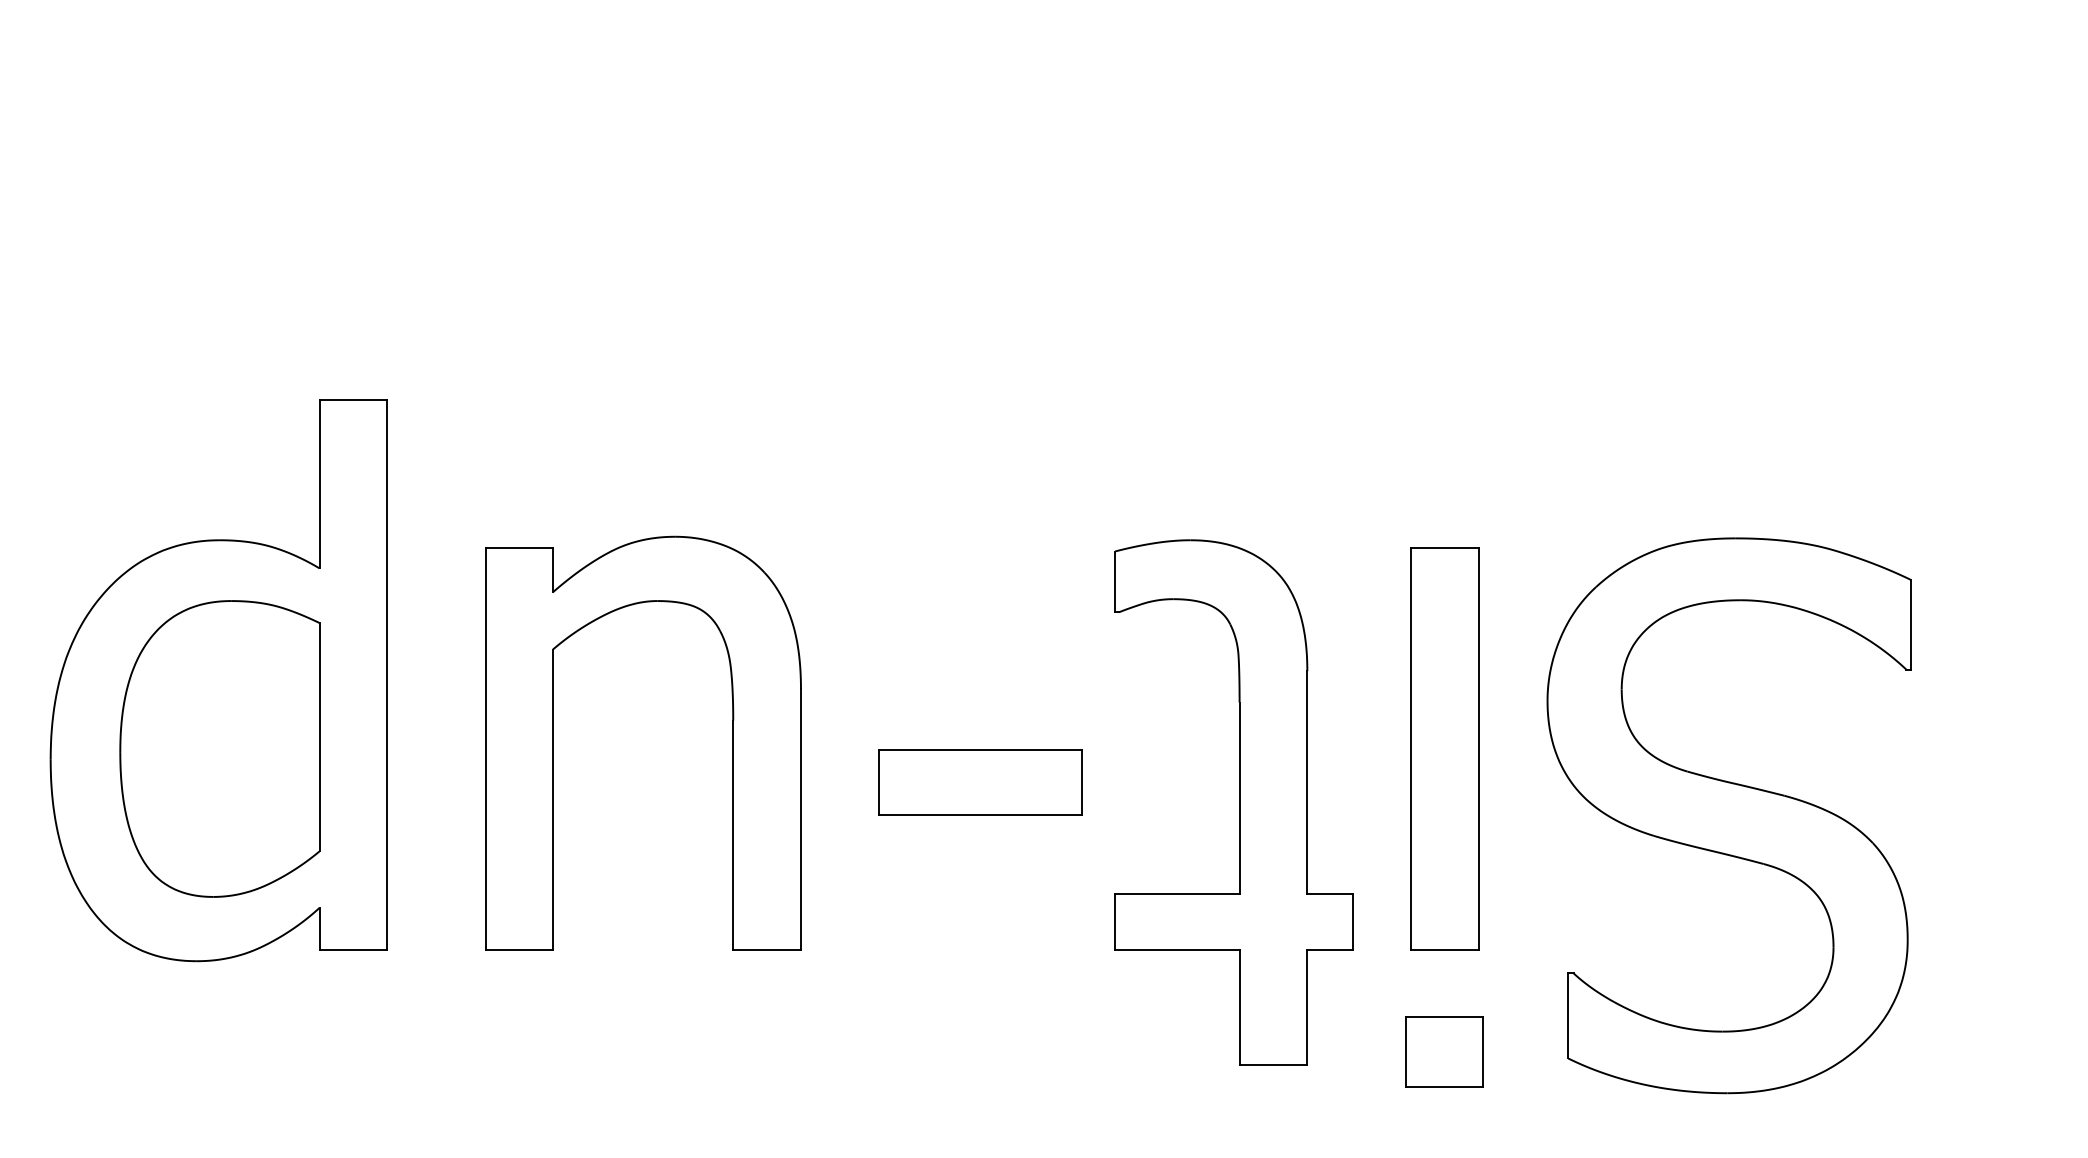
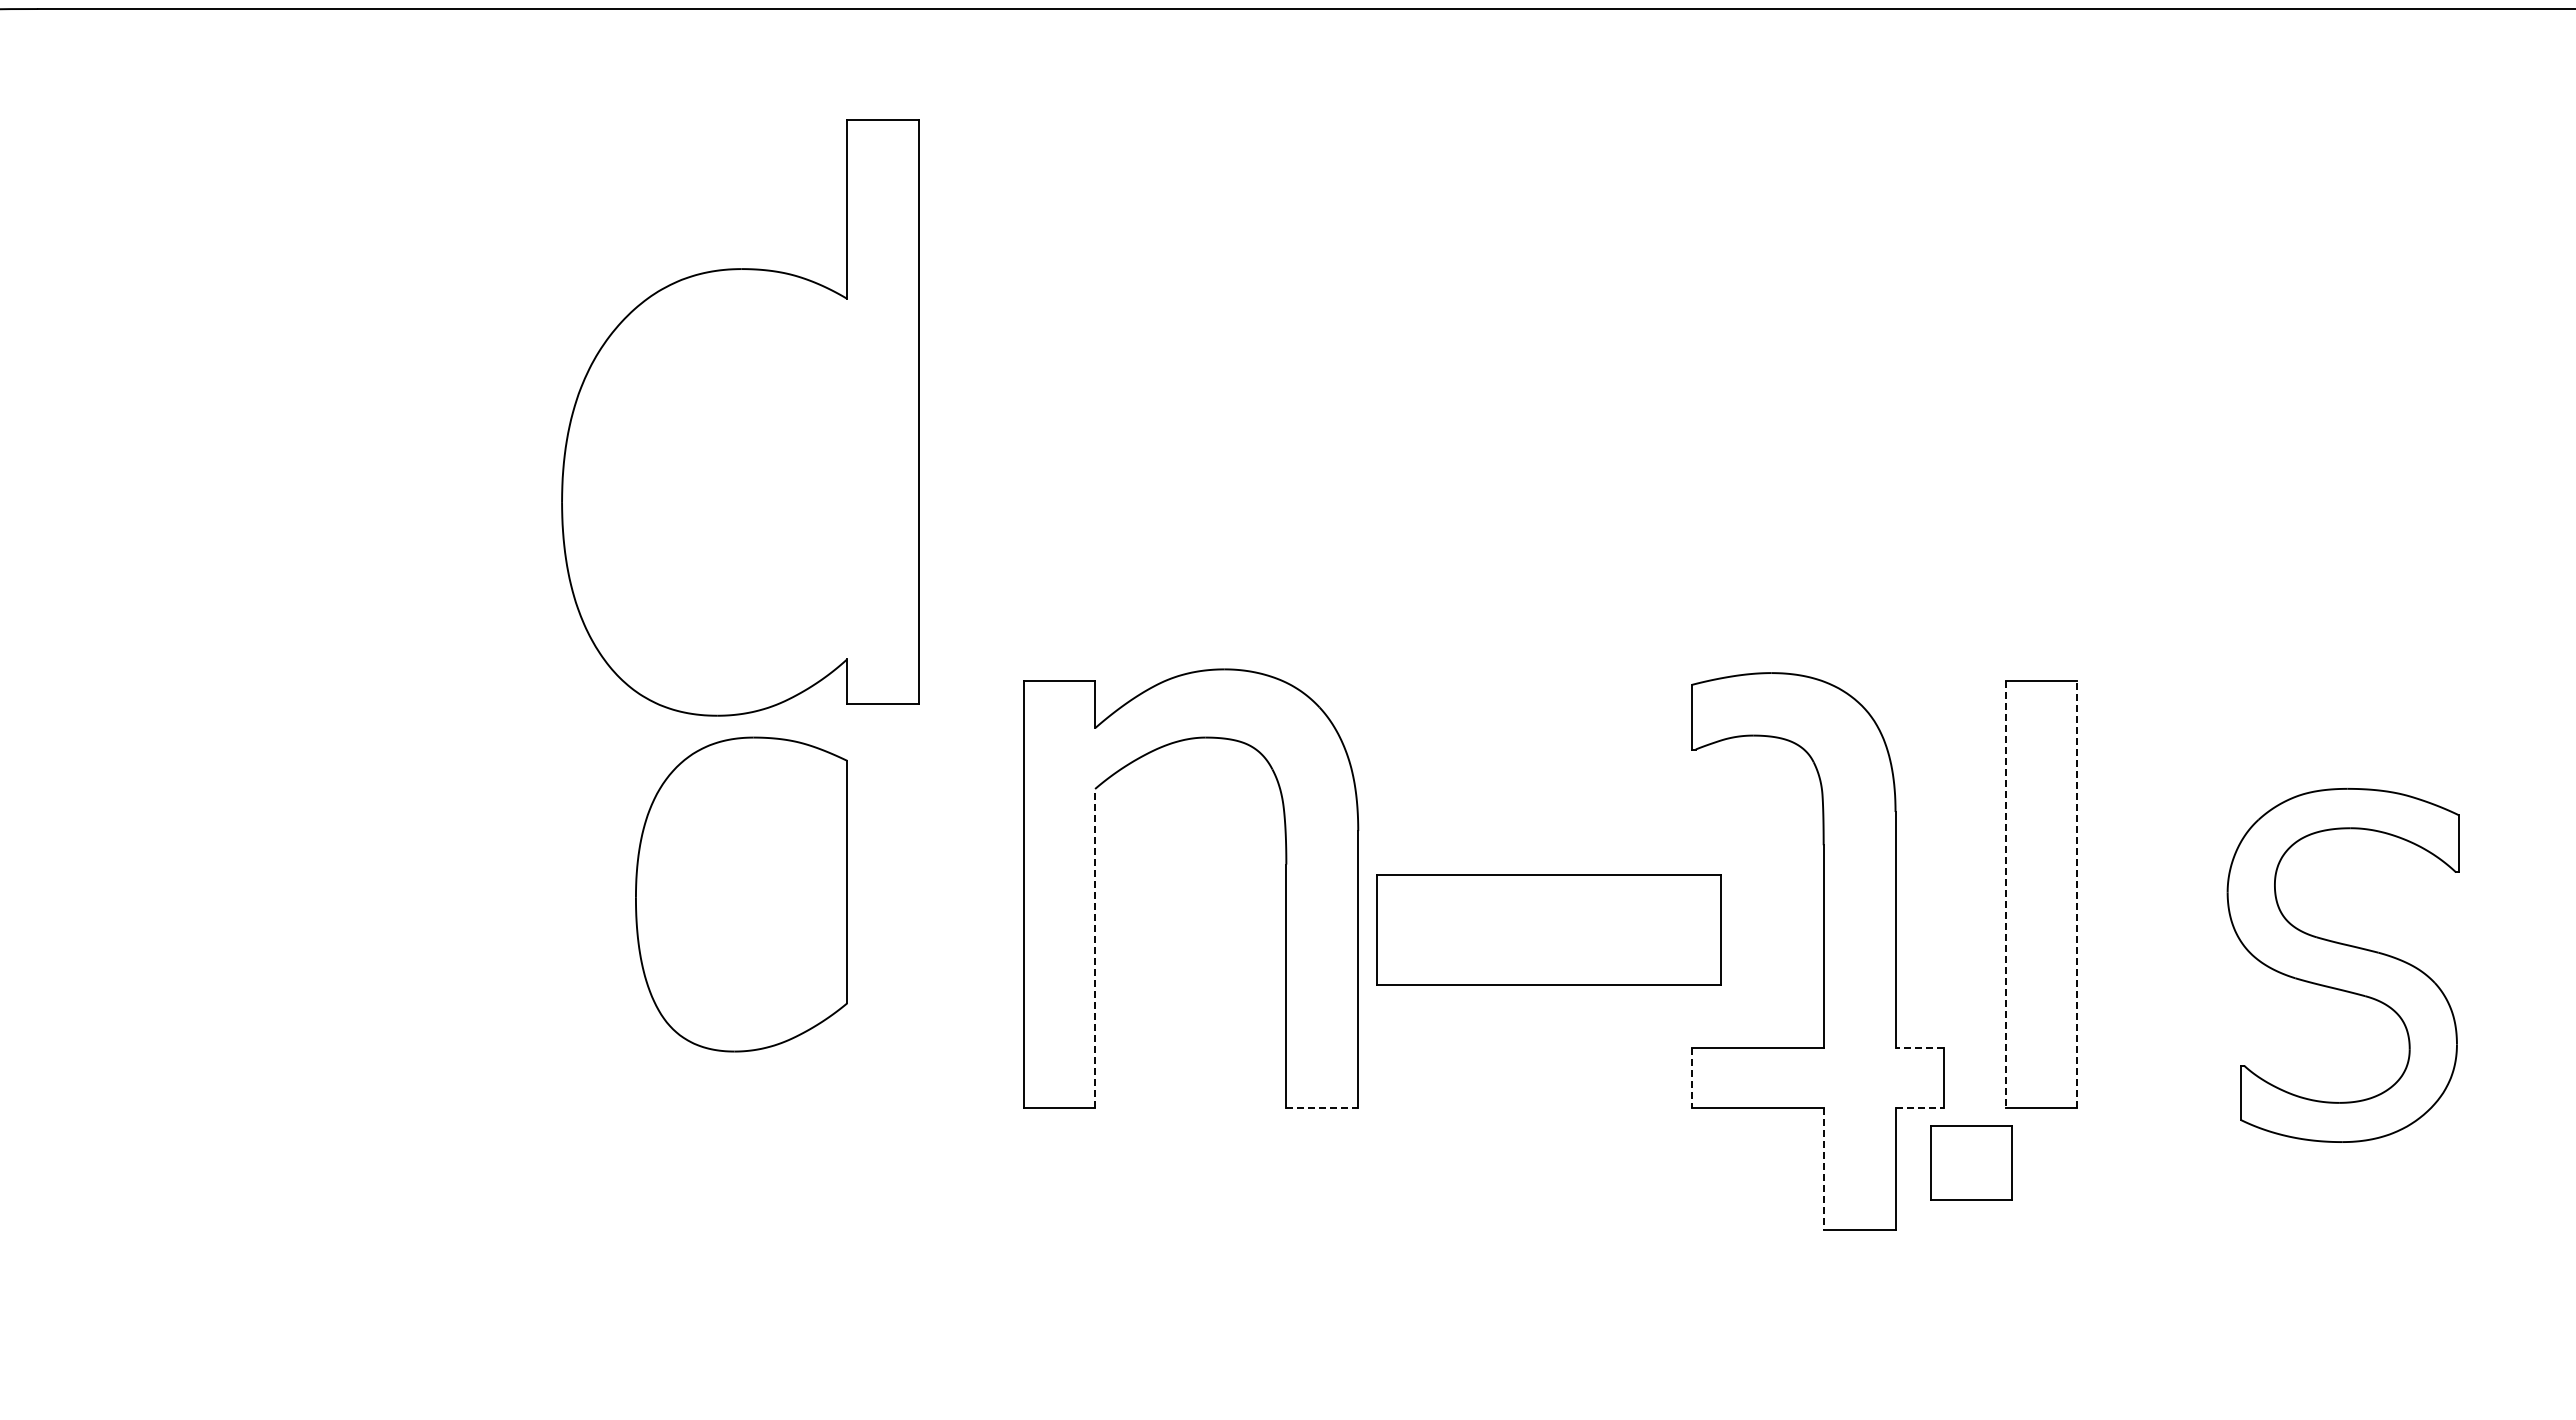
part: (218, 680) -> (740, 417), moved
line: (1478, 748) -> (2077, 894), solid -> dashed
line: (1410, 749) -> (2005, 895), solid -> dashed
part: (980, 782) -> (1548, 930), size x1.6
line: (553, 798) -> (1095, 947), solid -> dashed
part: (1729, 815) -> (2343, 965), size x0.6
line: (1329, 894) -> (1919, 1048), solid -> dashed
line: (1115, 922) -> (1691, 1078), solid -> dashed
line: (767, 949) -> (1322, 1107), solid -> dashed
line: (1330, 949) -> (1920, 1107), solid -> dashed
line: (1239, 1008) -> (1823, 1169), solid -> dashed
part: (1444, 1051) -> (1971, 1162), moved

